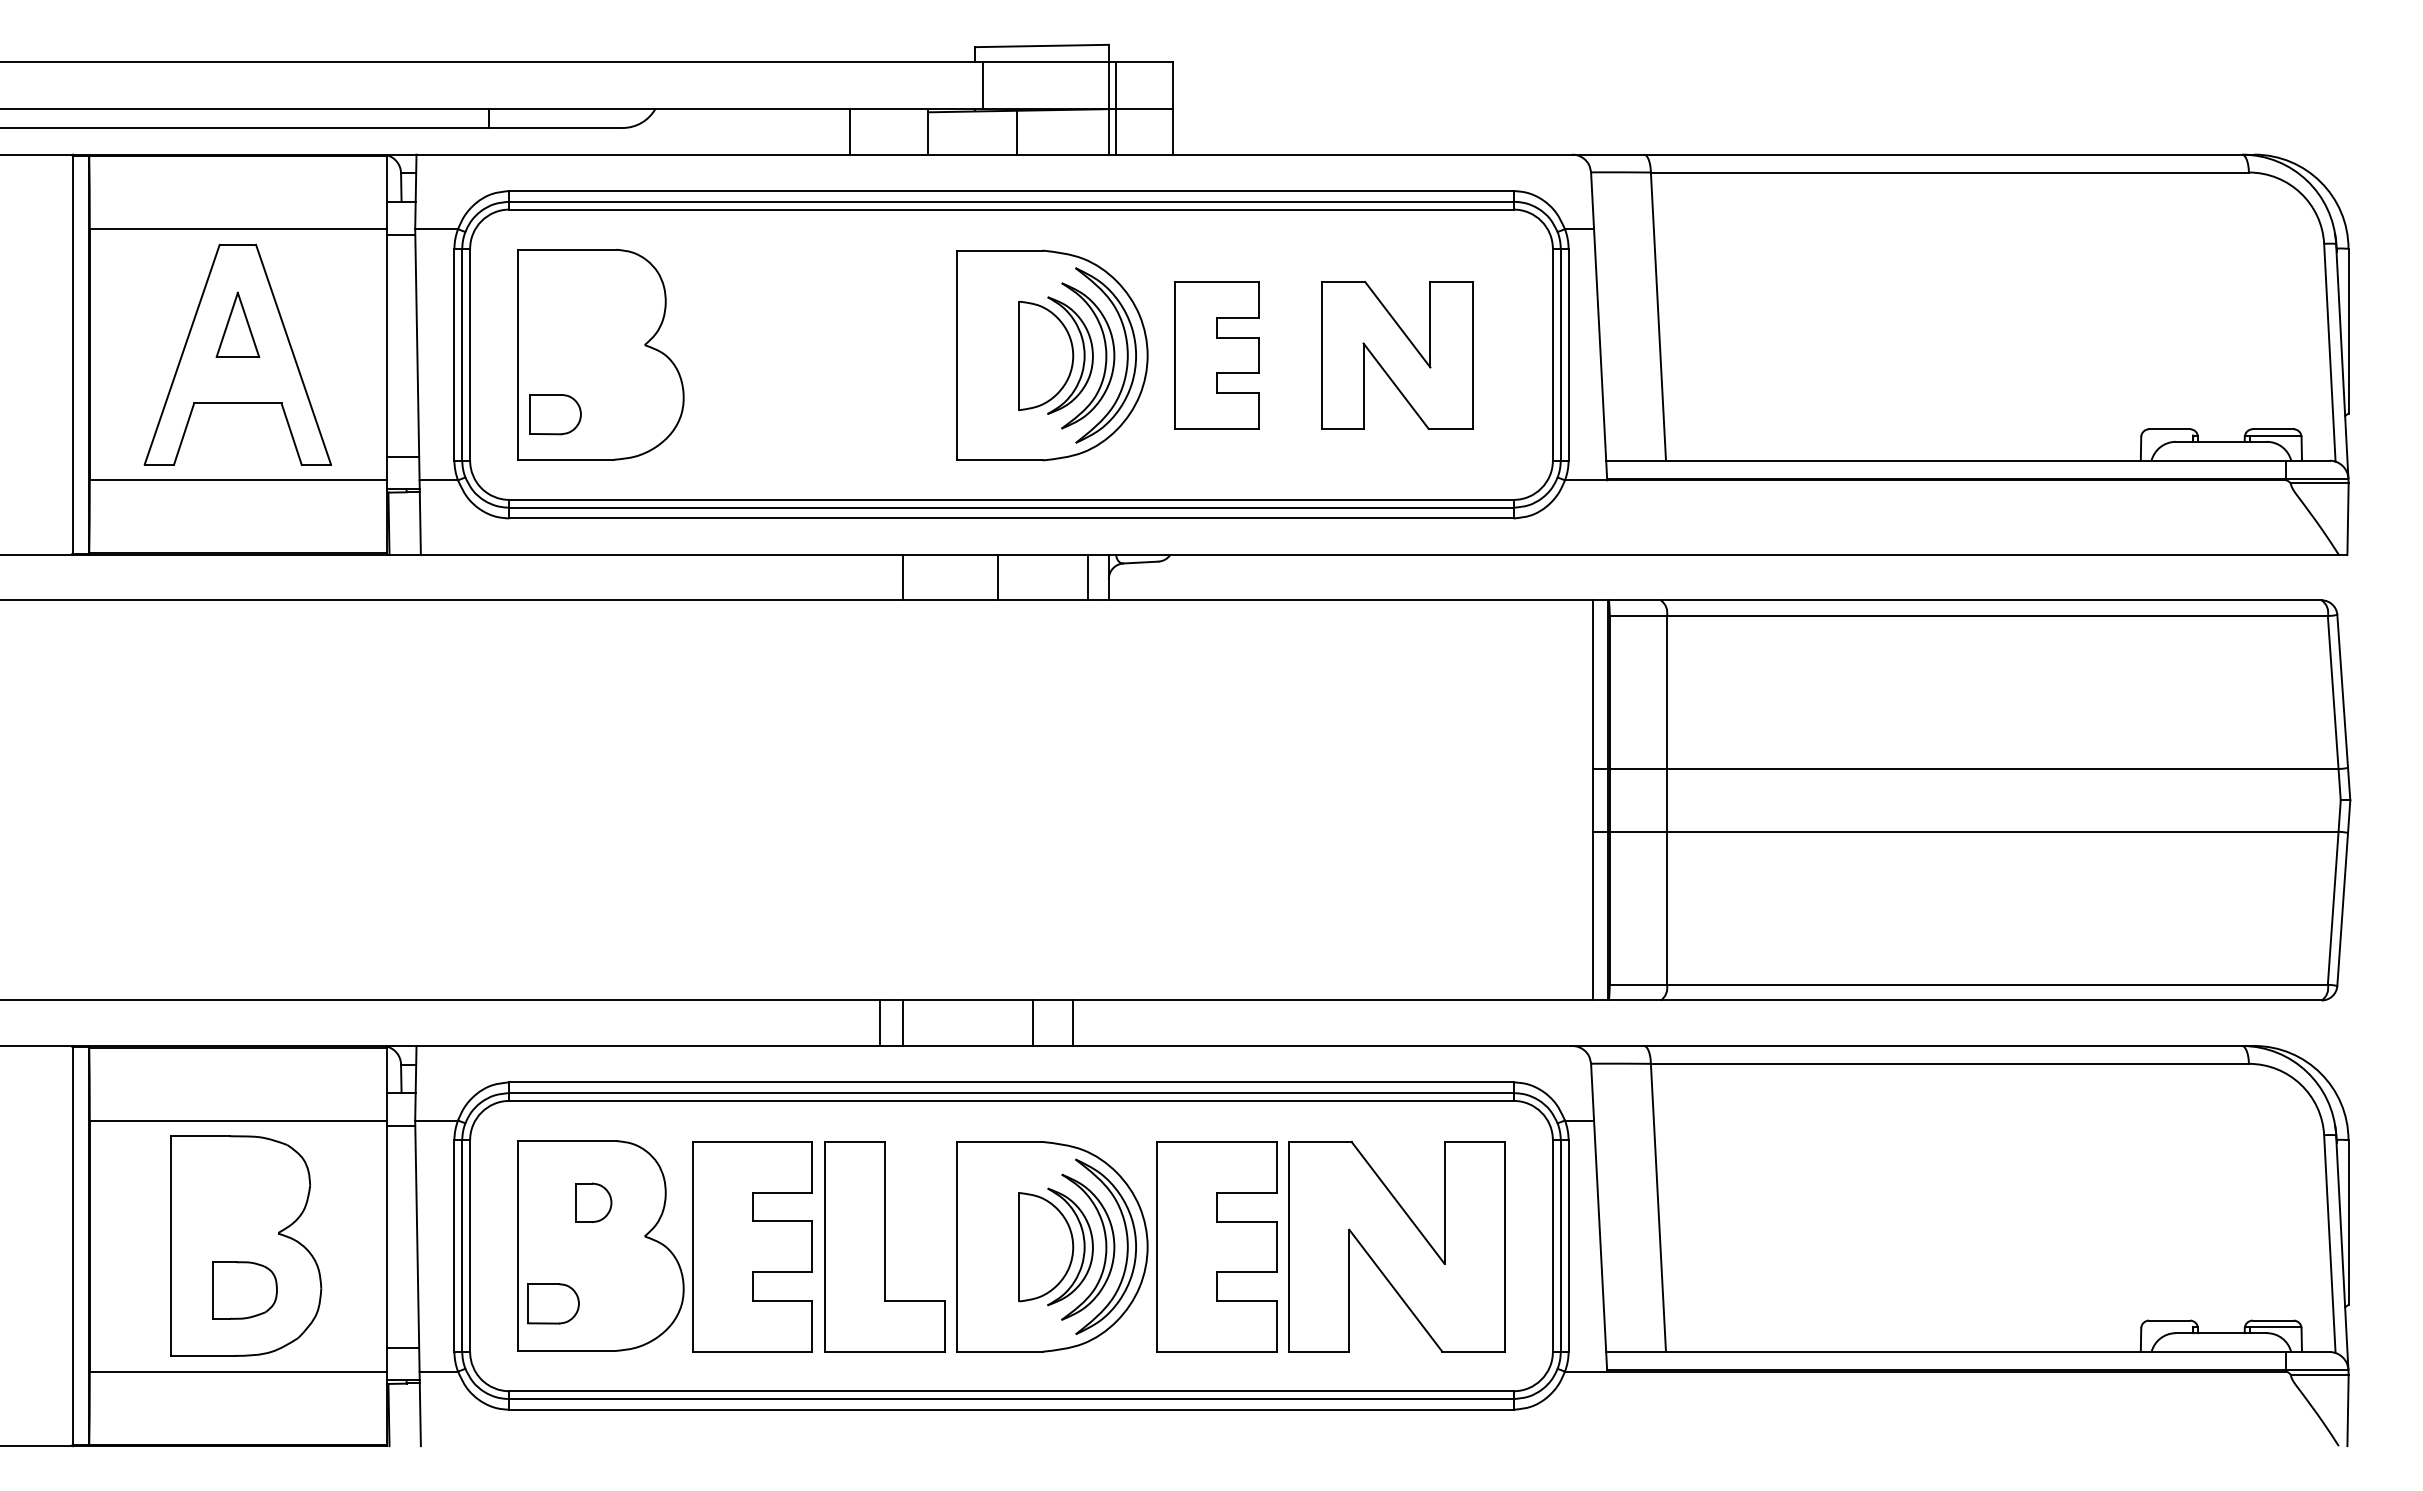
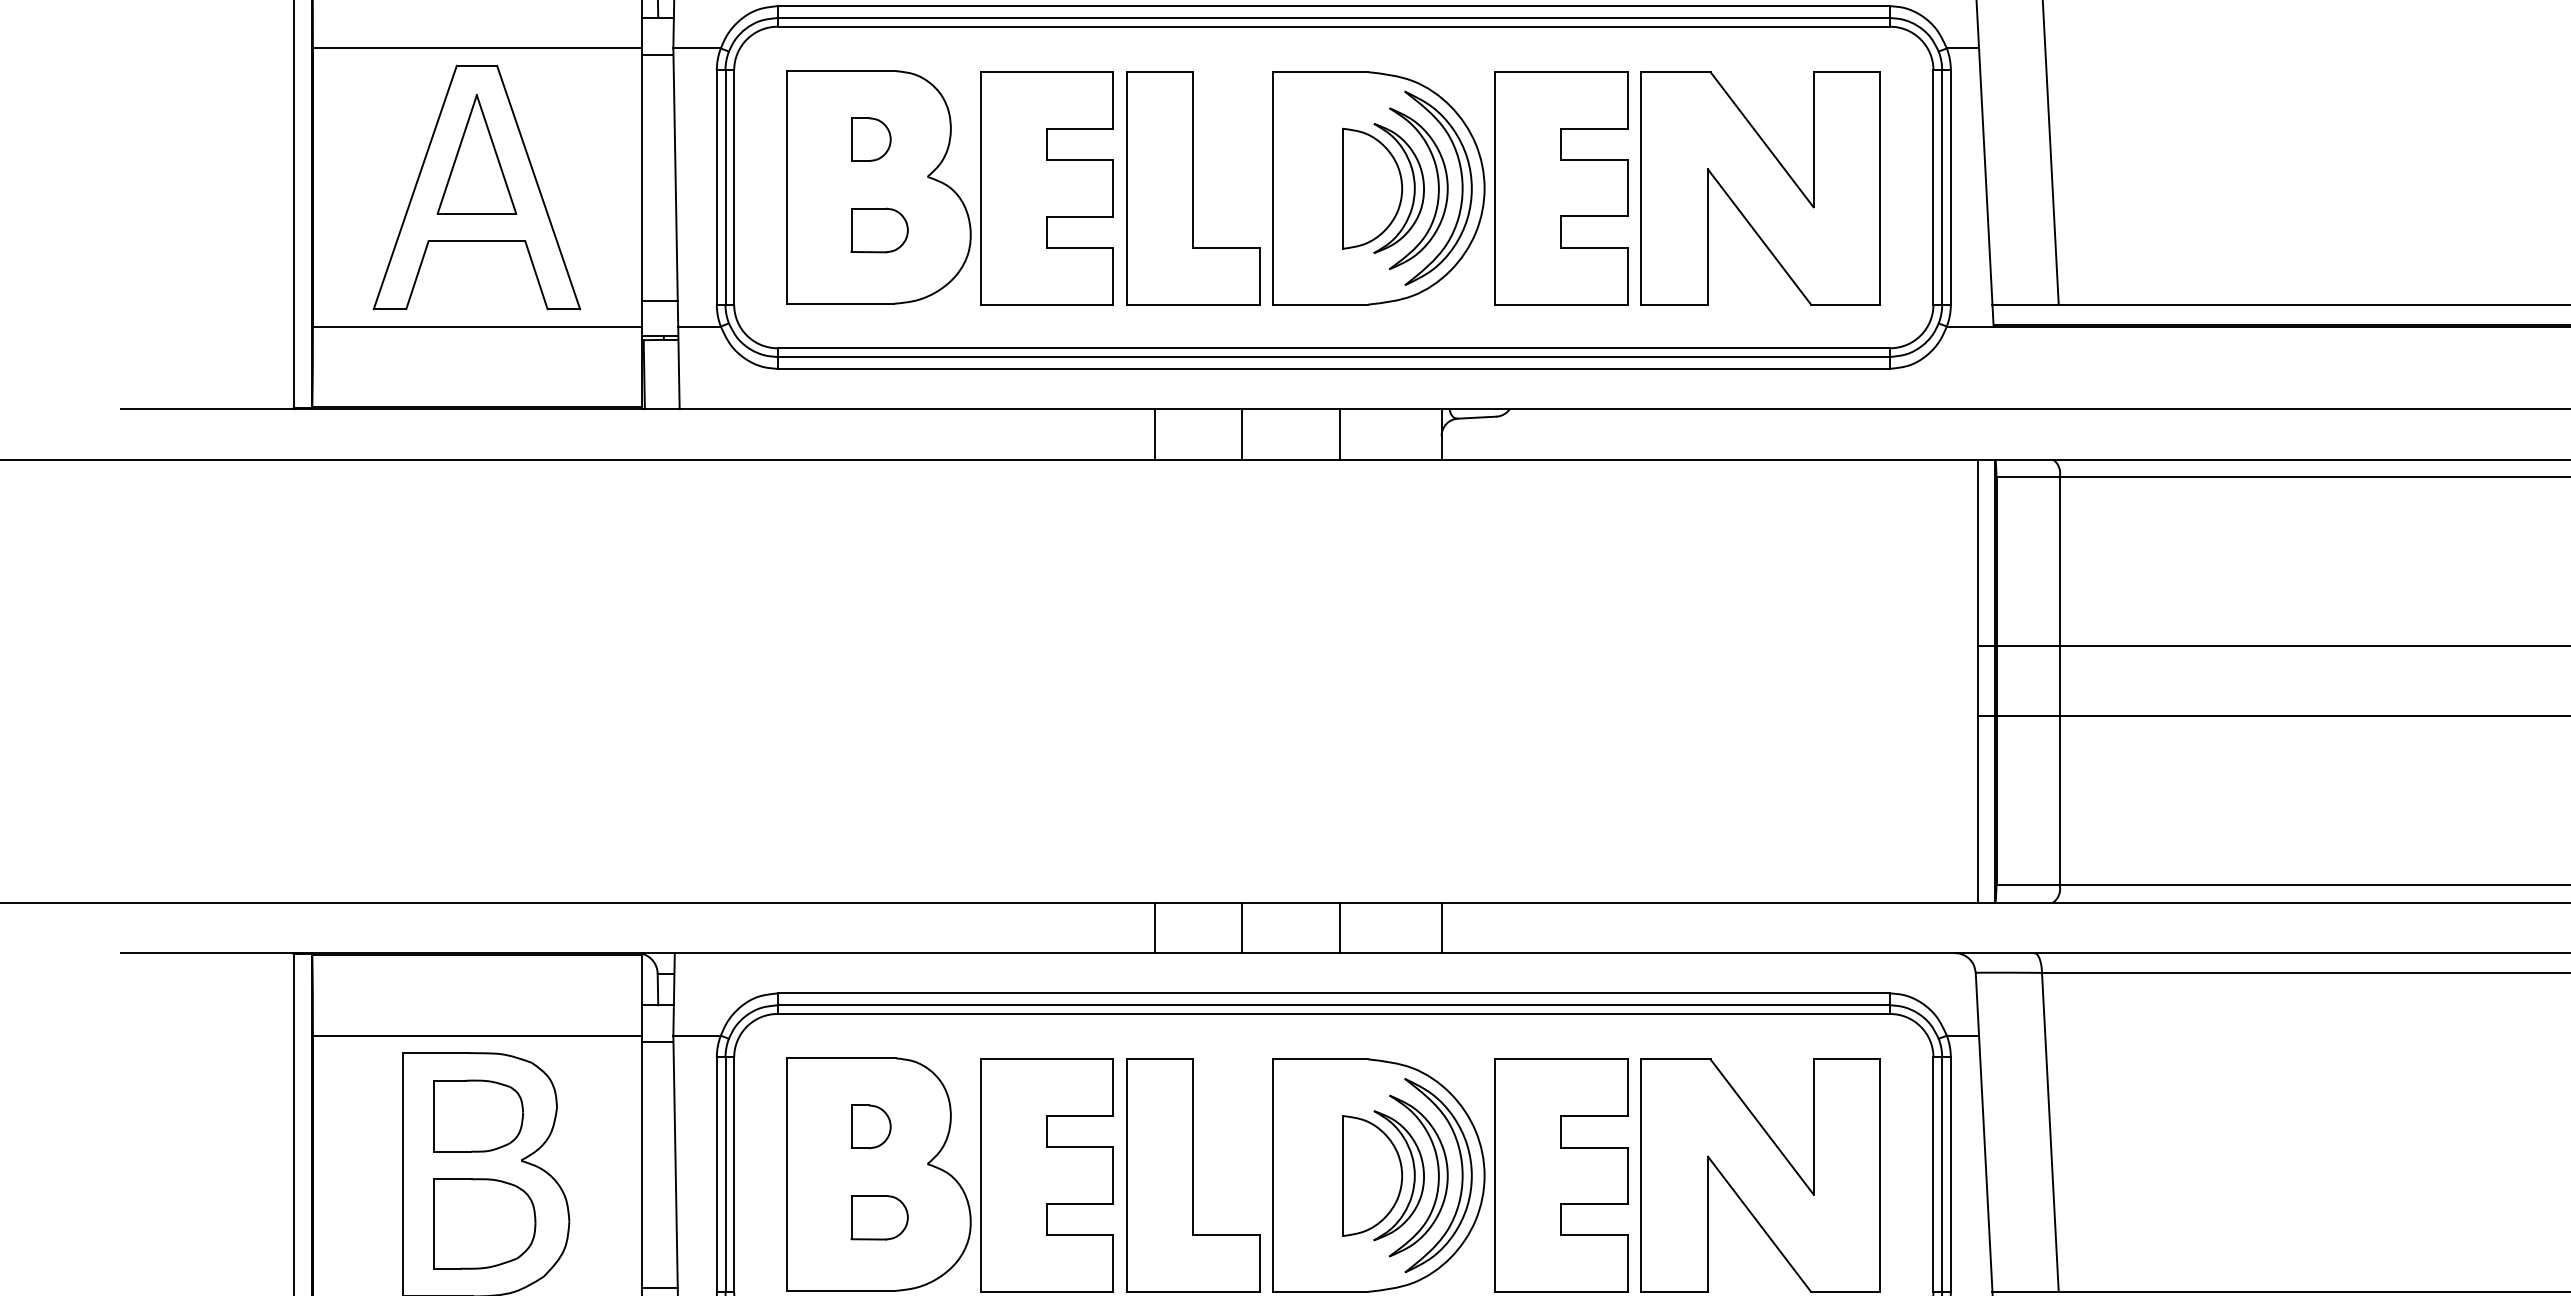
part: (593, 311) -> (870, 139), added
part: (237, 324) -> (476, 153), size x1.67
part: (752, 355) -> (1046, 188), added
part: (884, 355) -> (1193, 188), added
part: (1216, 355) -> (1560, 188), size x1.43
part: (1396, 355) -> (1760, 188), size x1.43
part: (555, 414) -> (879, 230), moved
line: (902, 577) -> (1154, 434), moved
line: (998, 577) -> (1241, 434), moved
line: (1088, 577) -> (1340, 434), moved
line: (880, 1023) -> (1241, 928), moved
line: (902, 1023) -> (1154, 928), moved
line: (1032, 1023) -> (1441, 928), moved
line: (1073, 1023) -> (1340, 928), moved
part: (239, 1193) -> (478, 1116), added
part: (244, 1290) -> (484, 1223), size x1.43
part: (553, 1303) -> (879, 1217), moved

